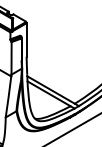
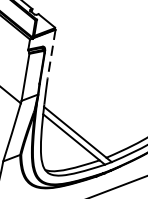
line: (26, 39) -> (51, 53), solid -> dashed

